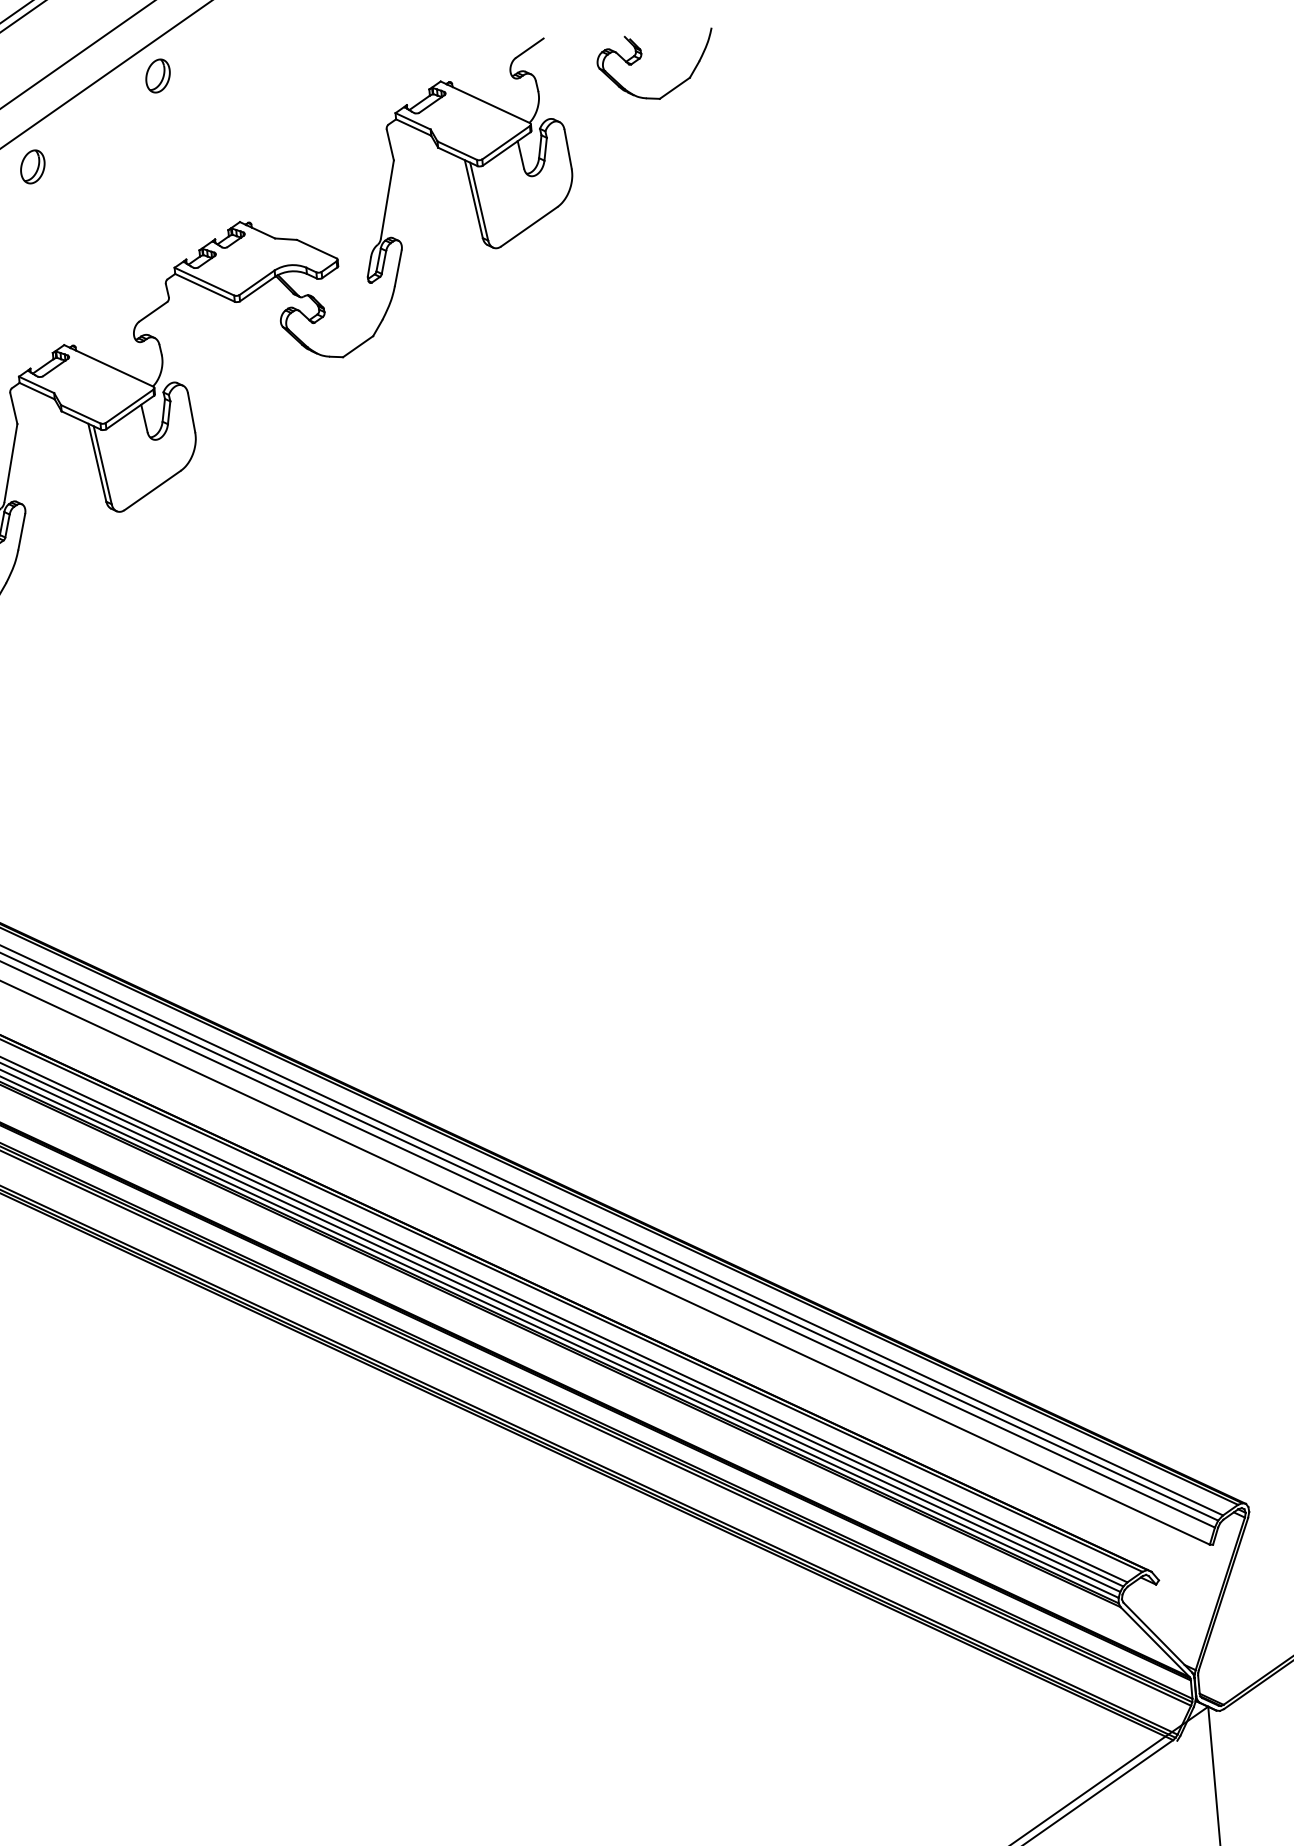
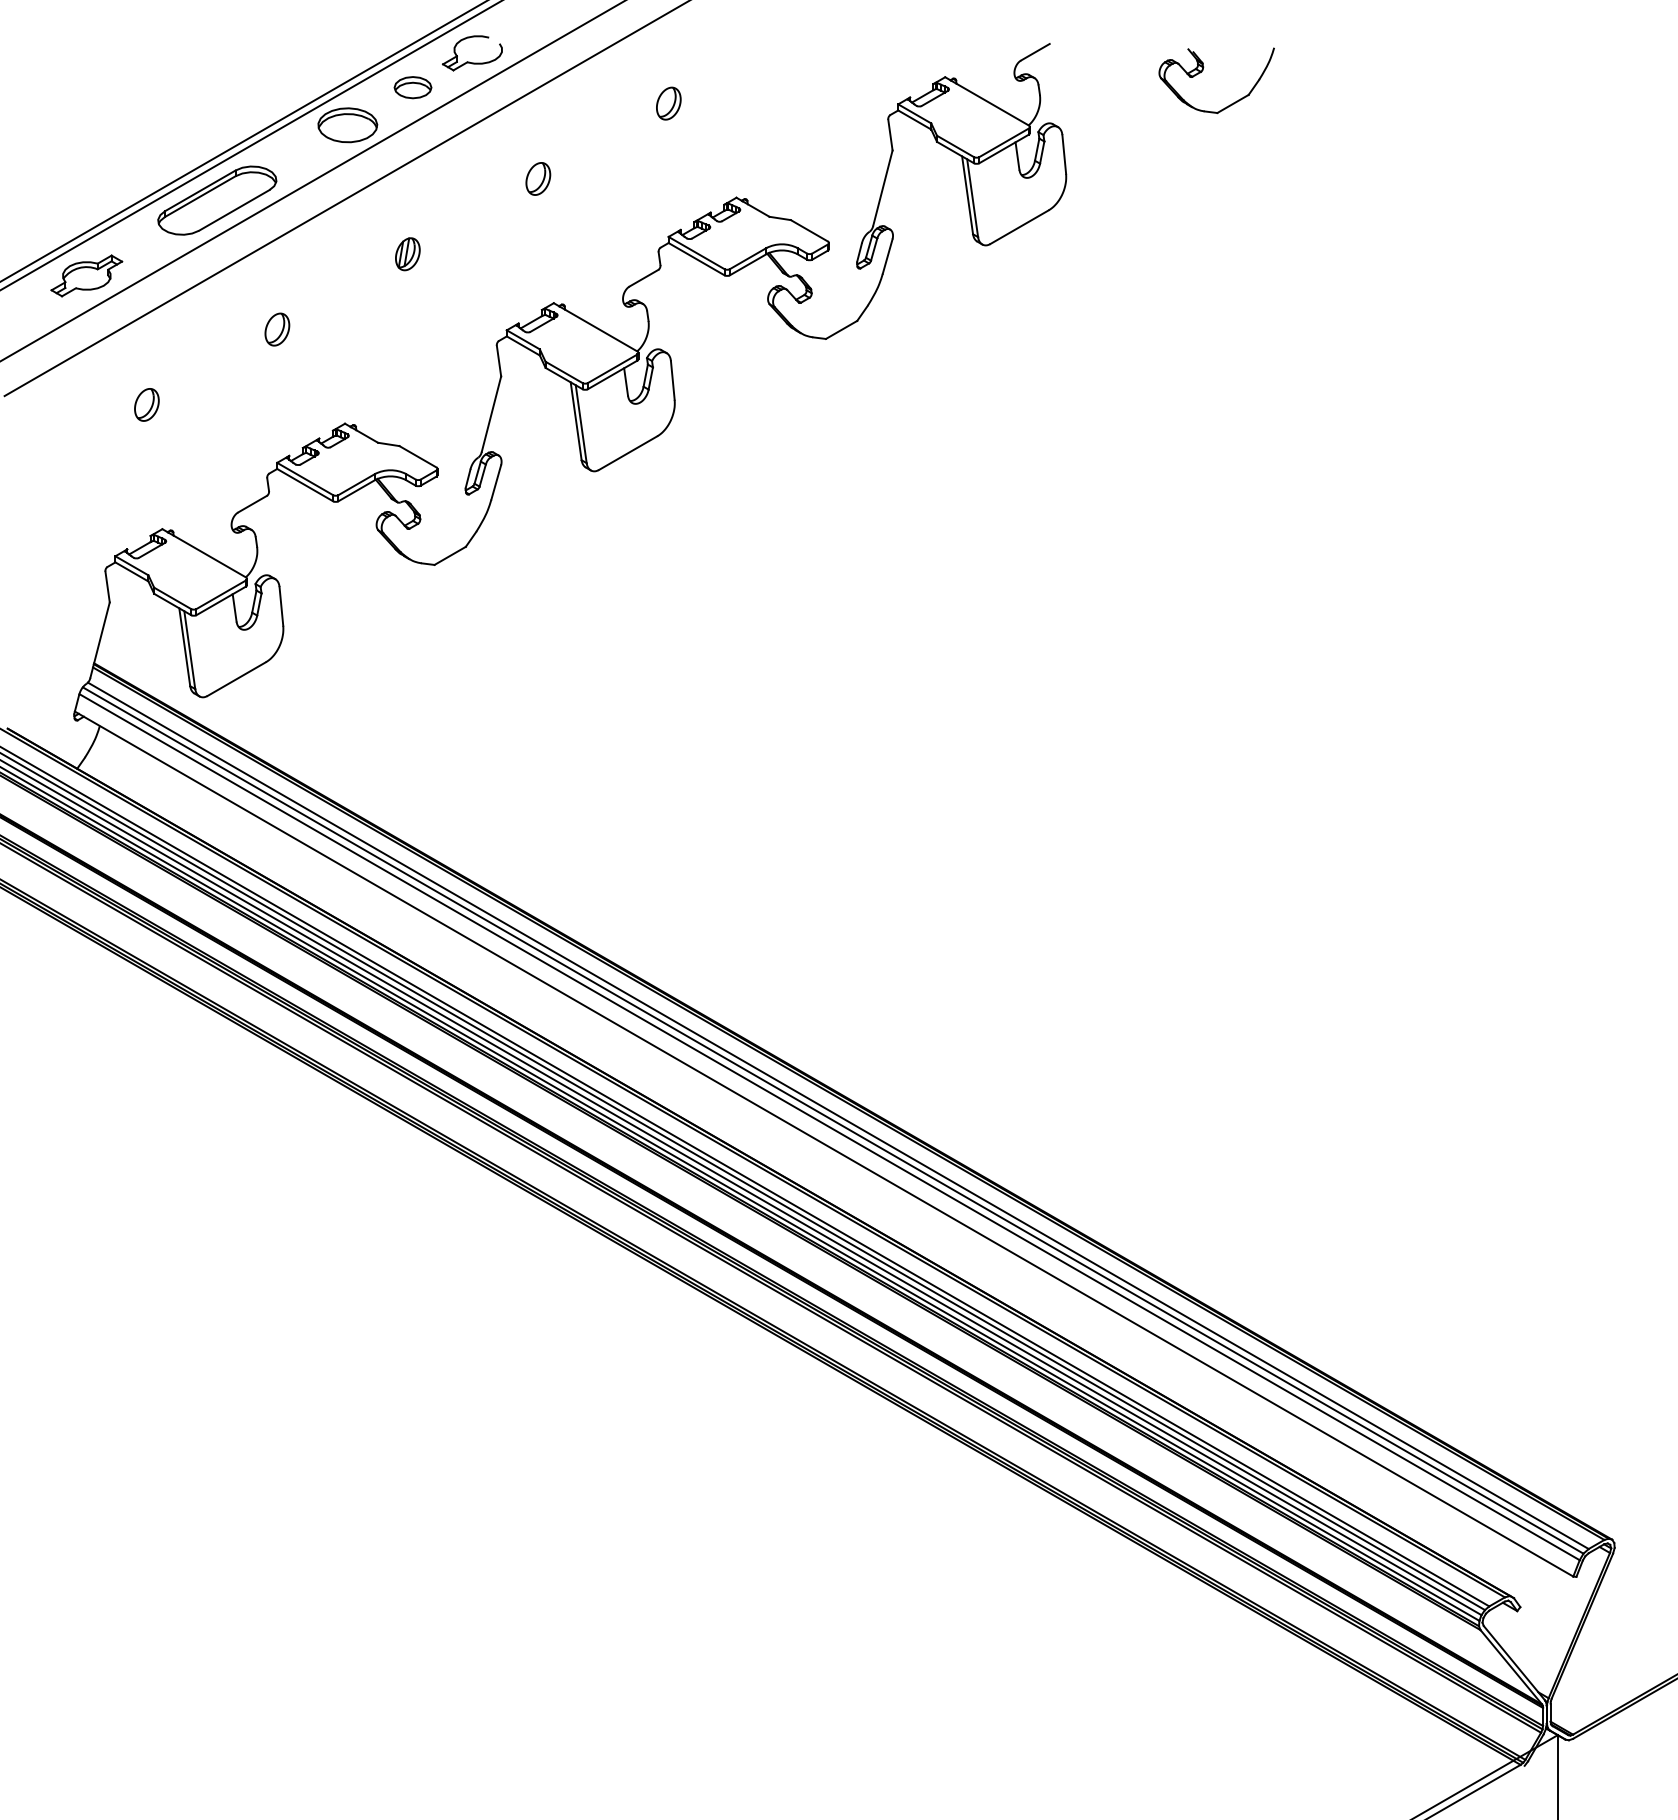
part: (641, 57) -> (1203, 70), moved
part: (157, 75) -> (668, 103), moved
part: (32, 166) -> (538, 178), moved

